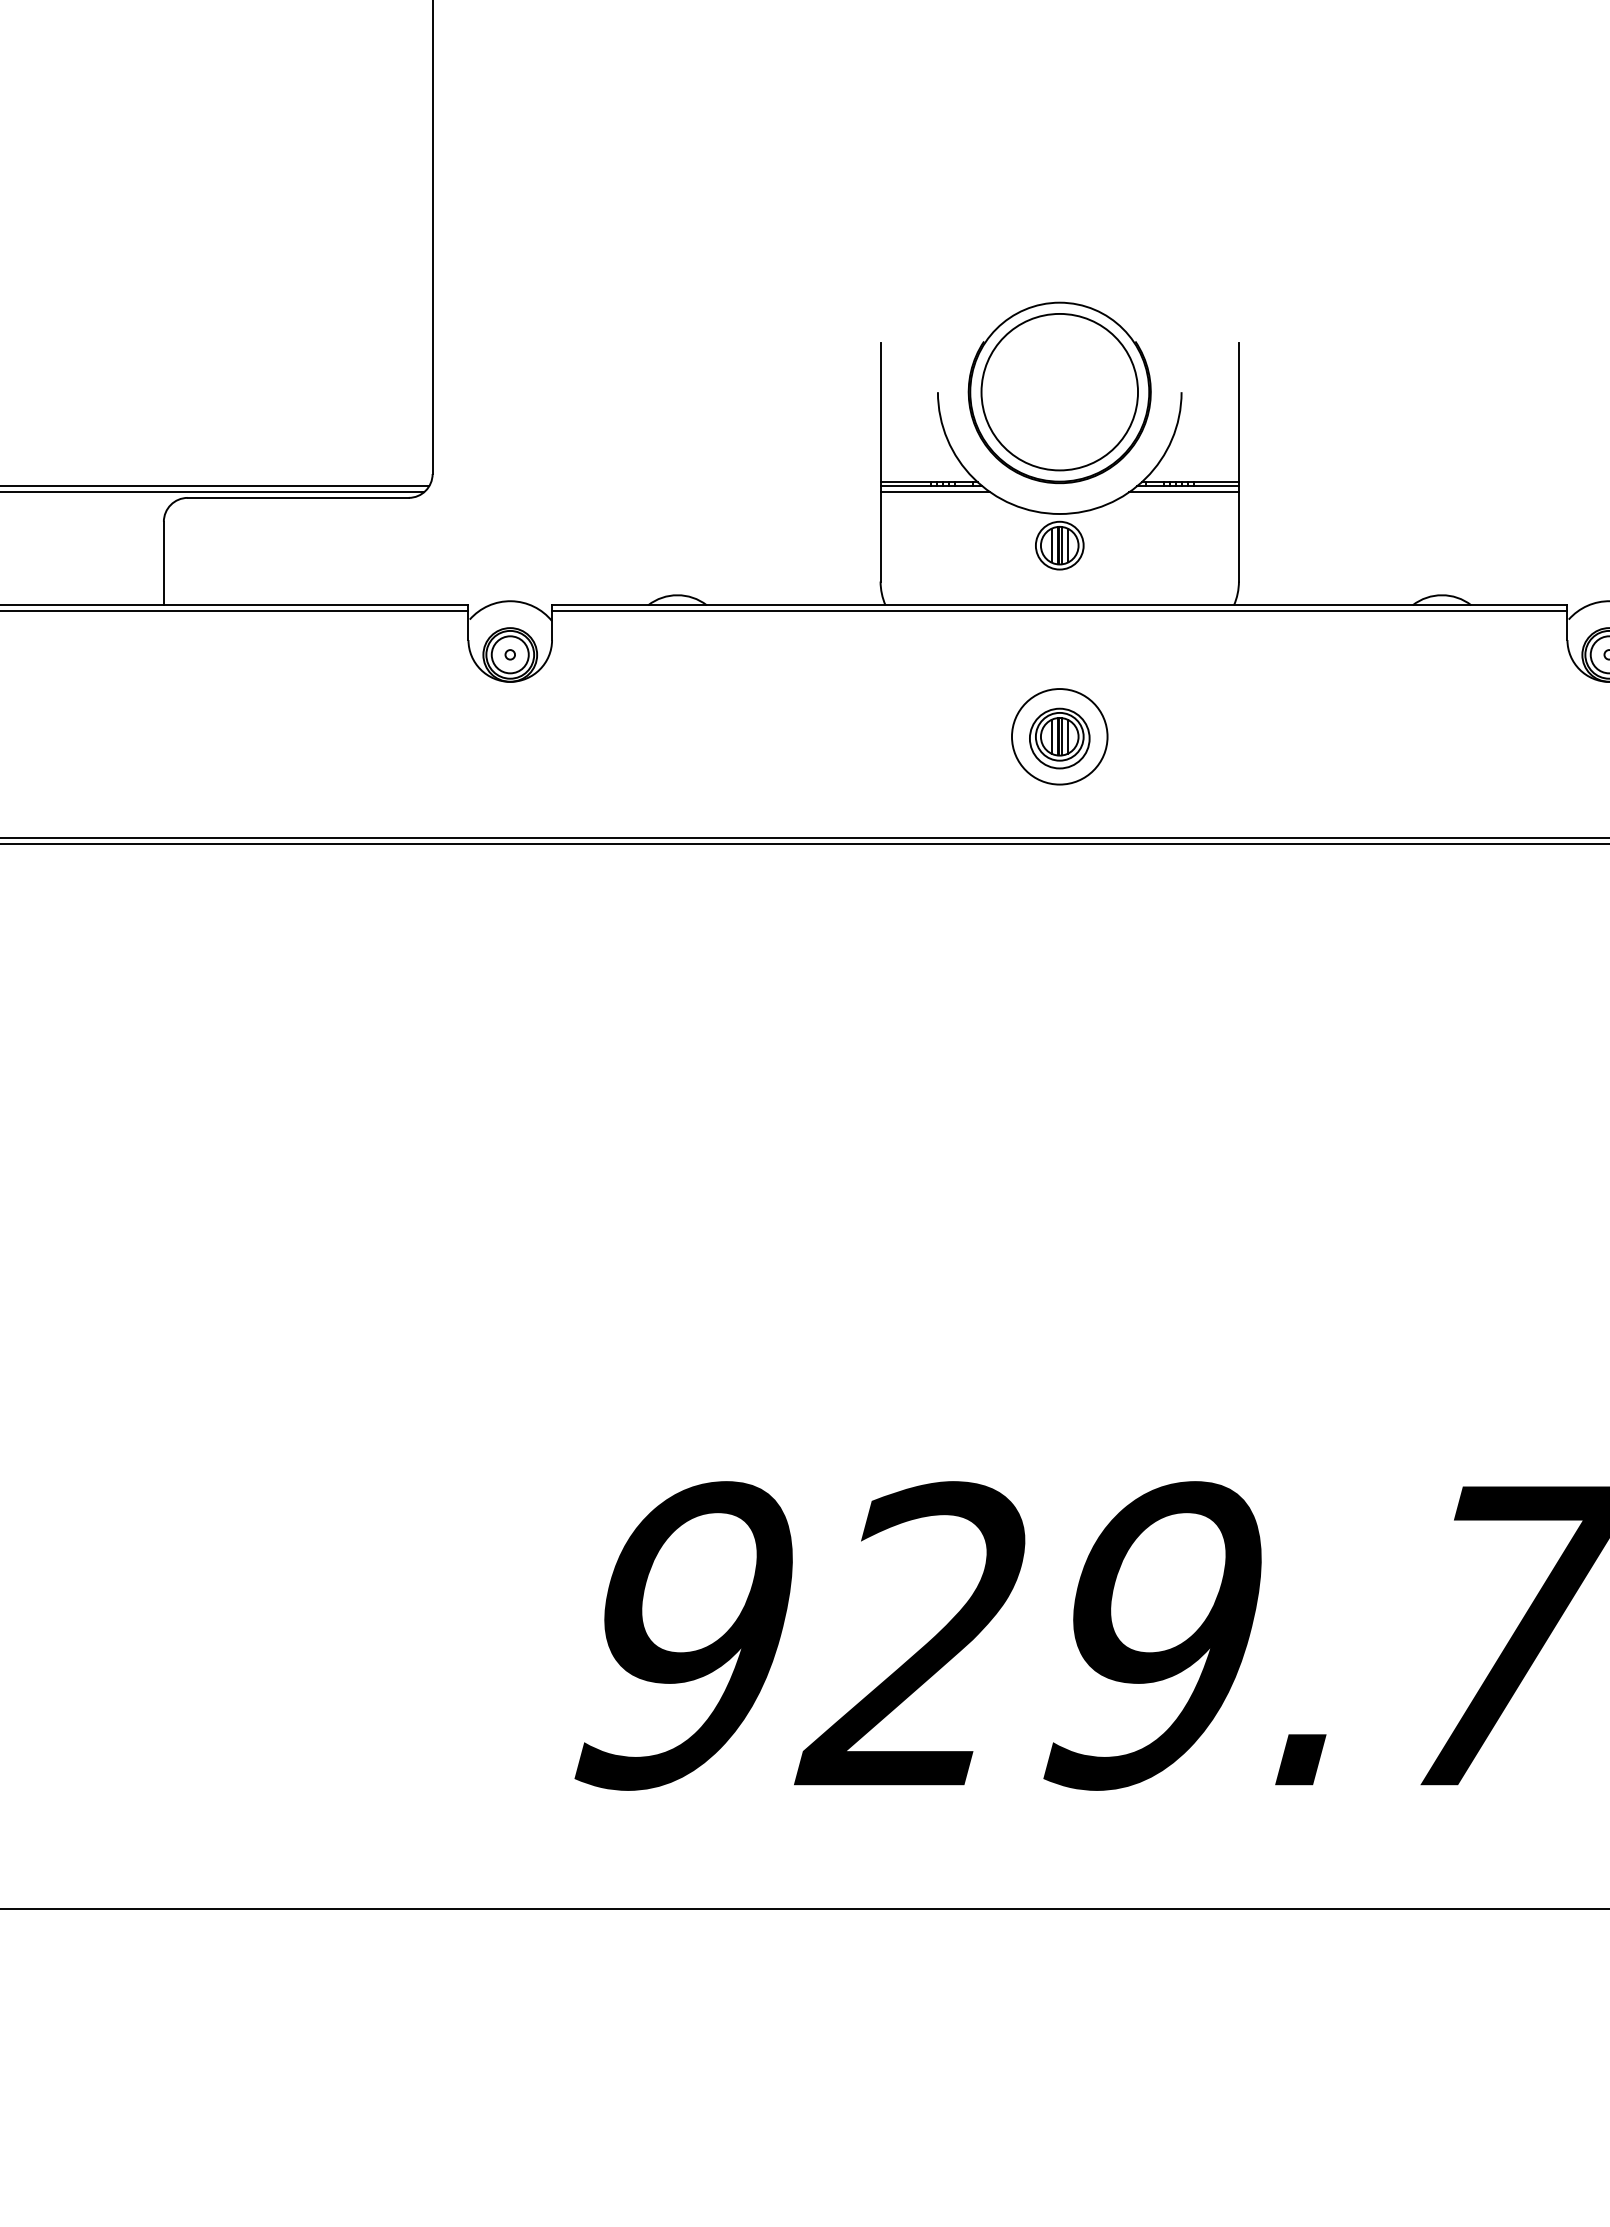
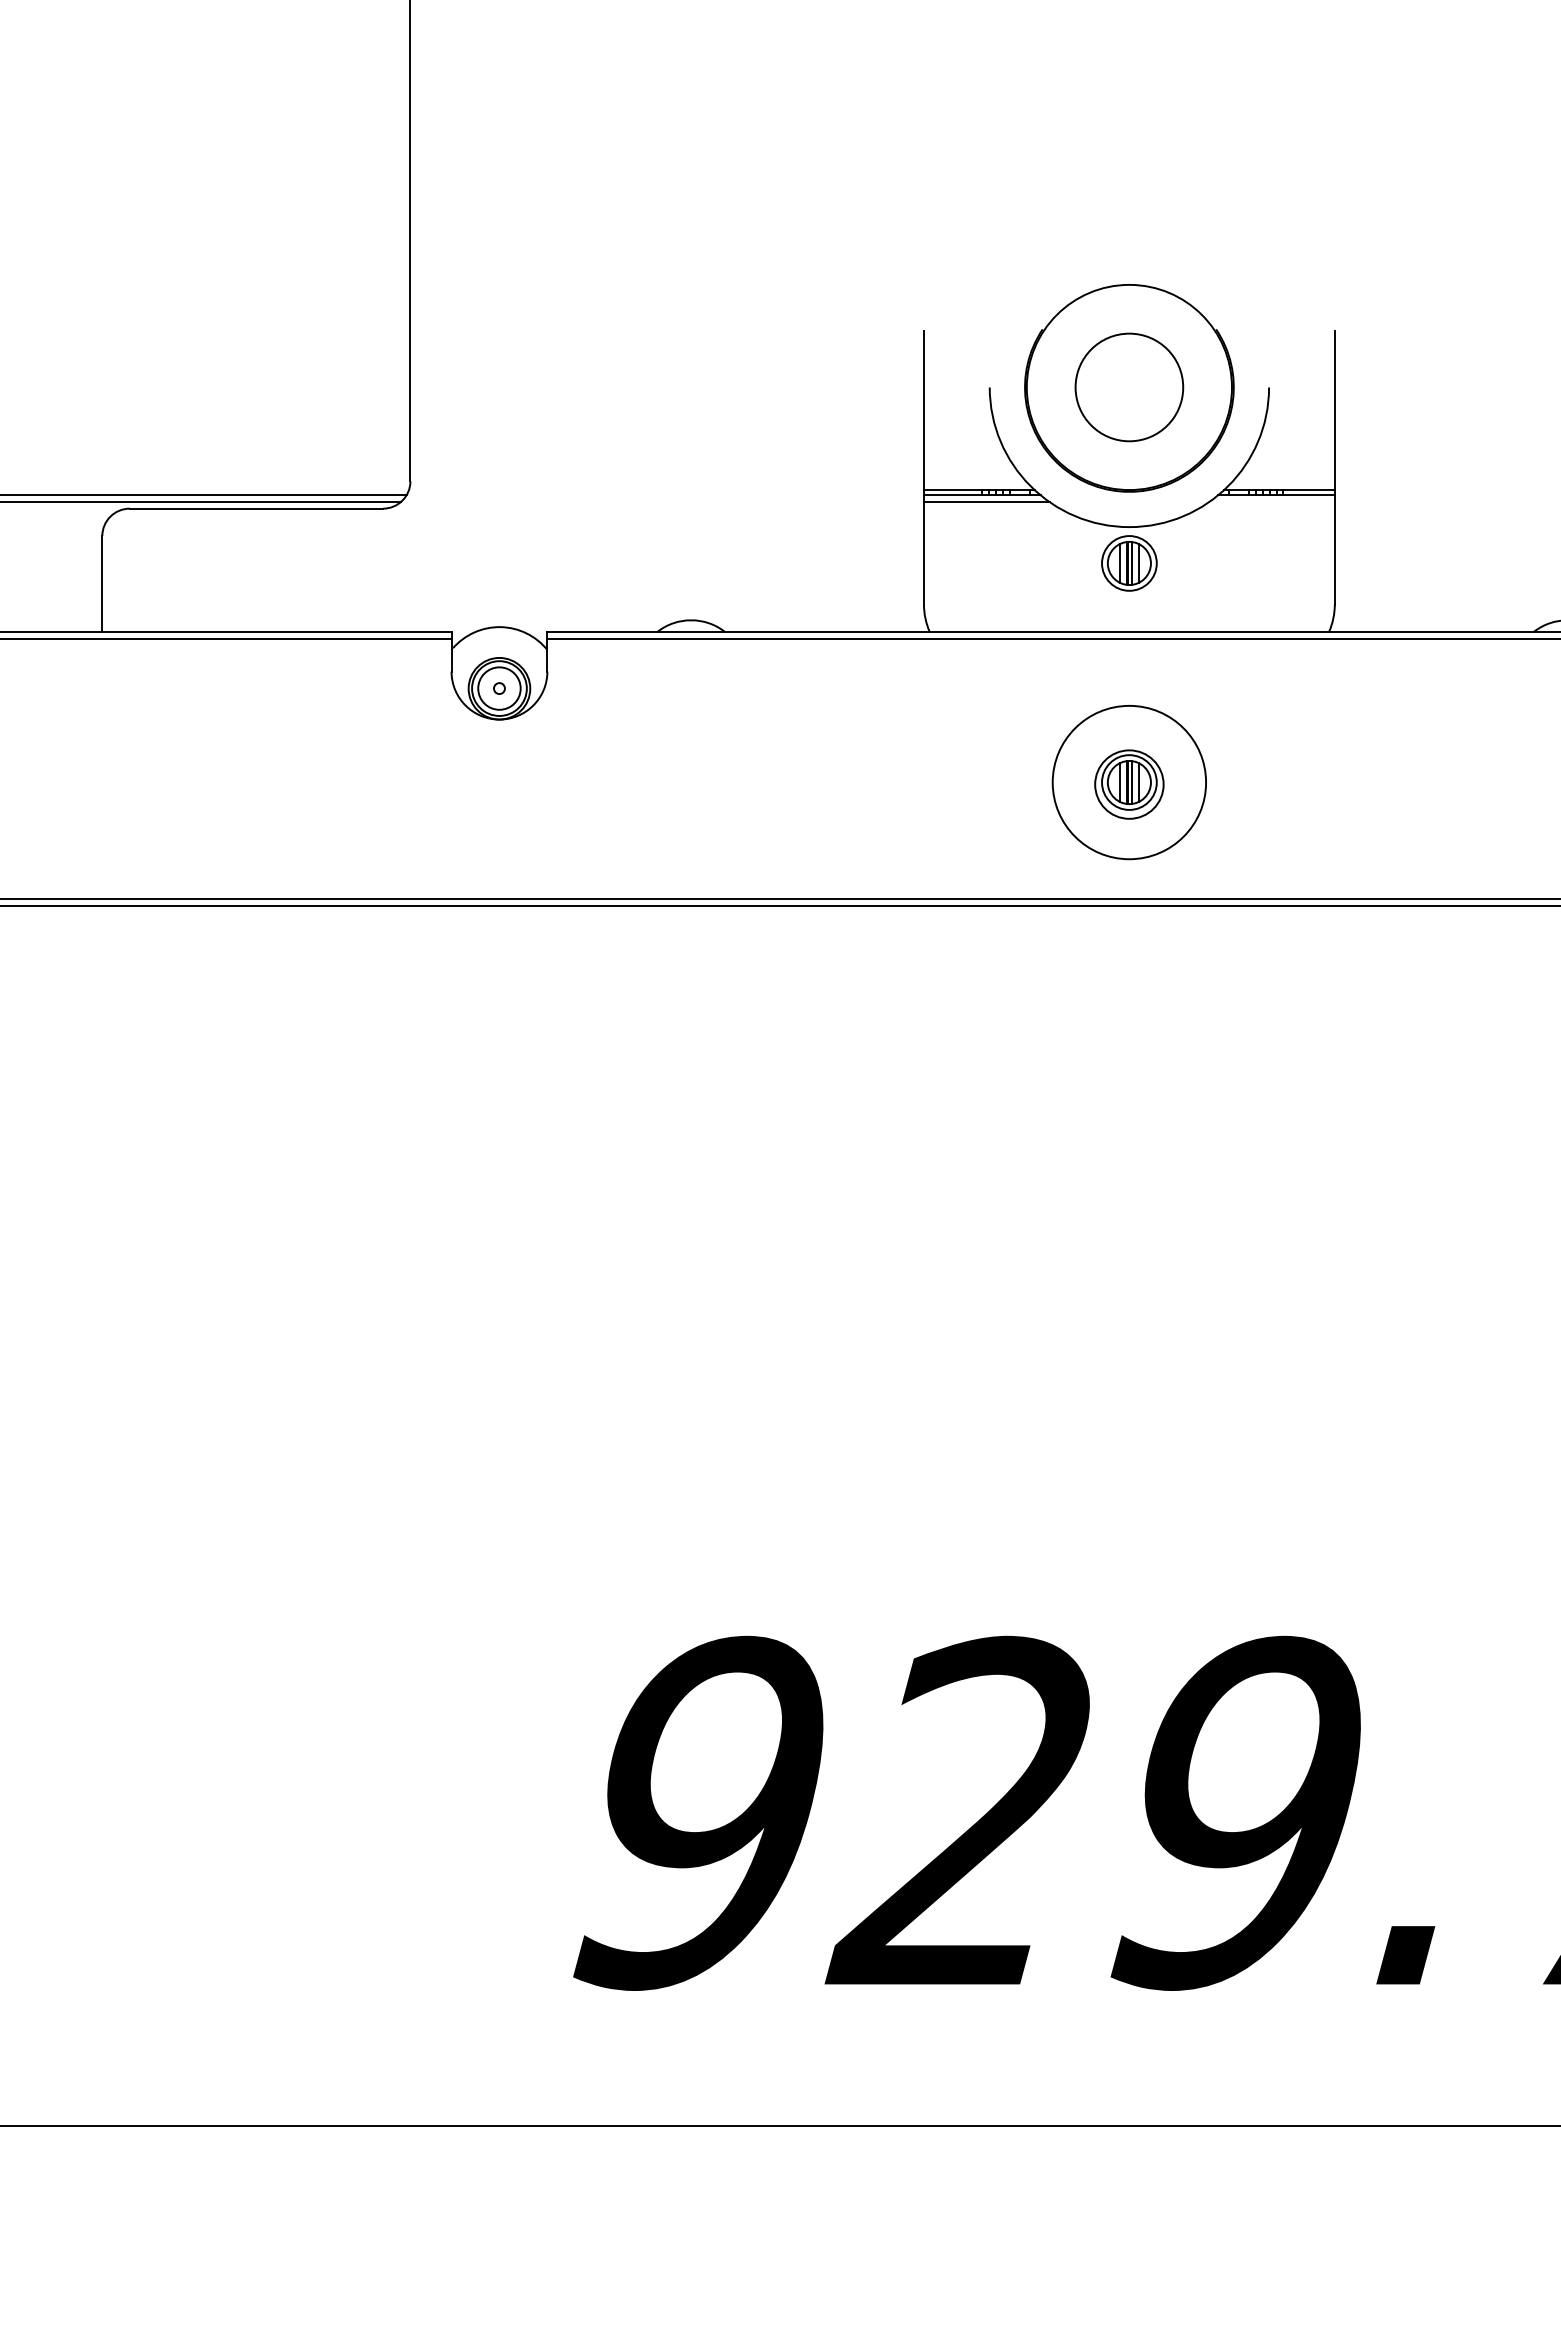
circle: (1059, 391) -> (1129, 386), size x0.6
line: (1183, 491) -> (1271, 501), removed
circle: (1059, 736) -> (1129, 782), size x1.4

